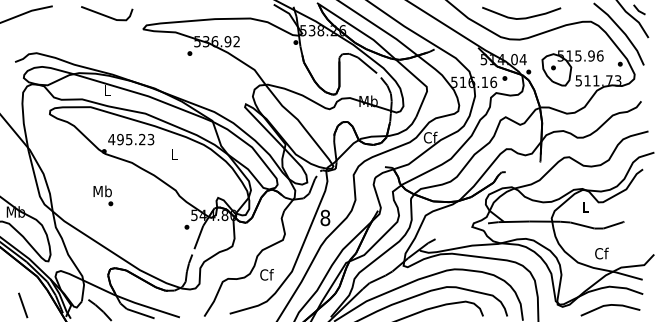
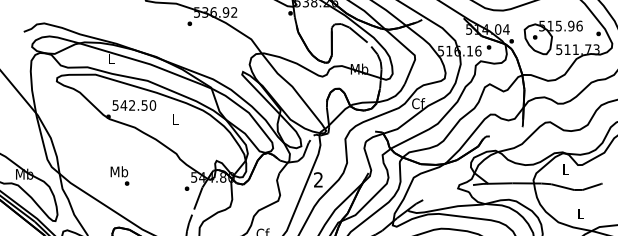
text: (131, 139) -> (134, 105), 495.23 -> 542.50
text: (103, 195) -> (120, 175), moved
text: (325, 217) -> (318, 179), 8 -> 2
text: (601, 253) -> (580, 213), Cf -> L

